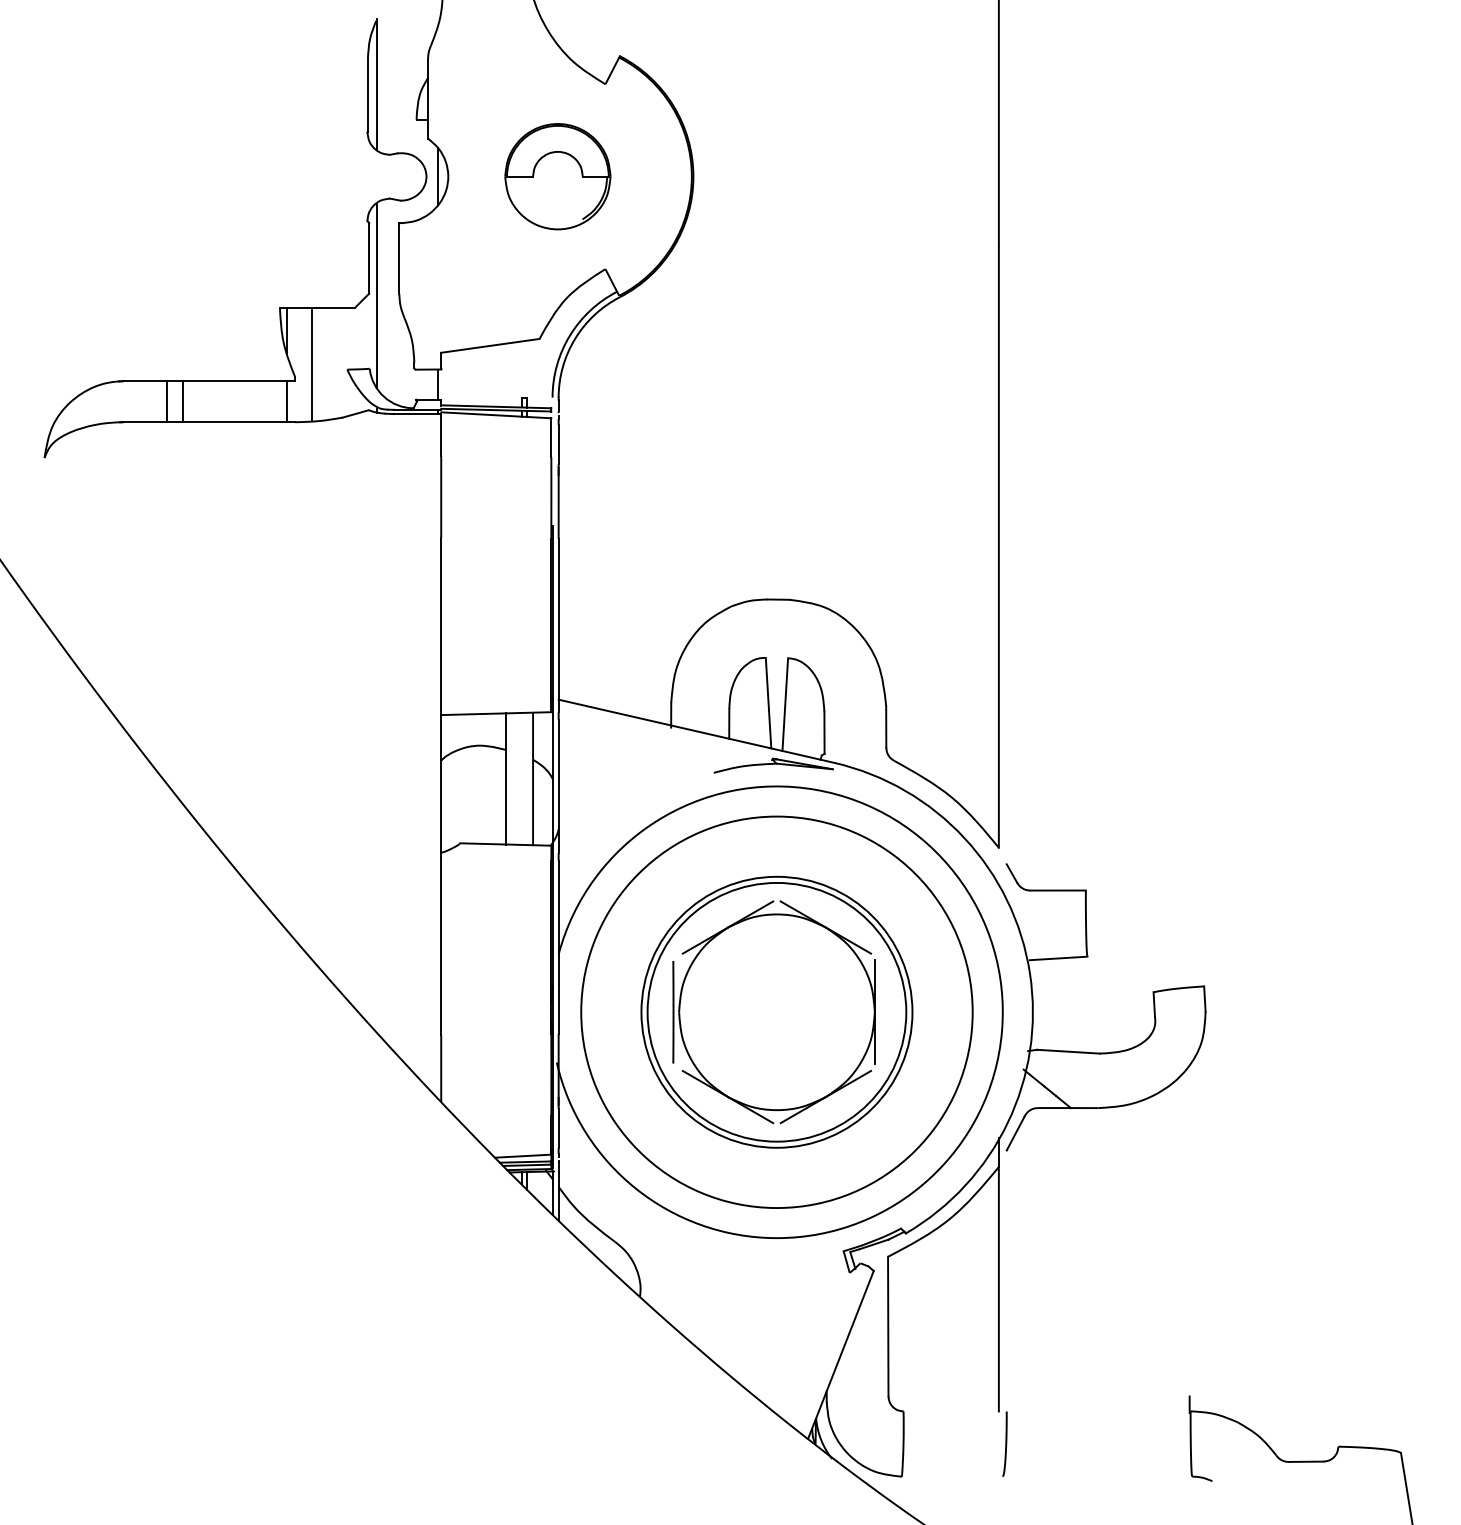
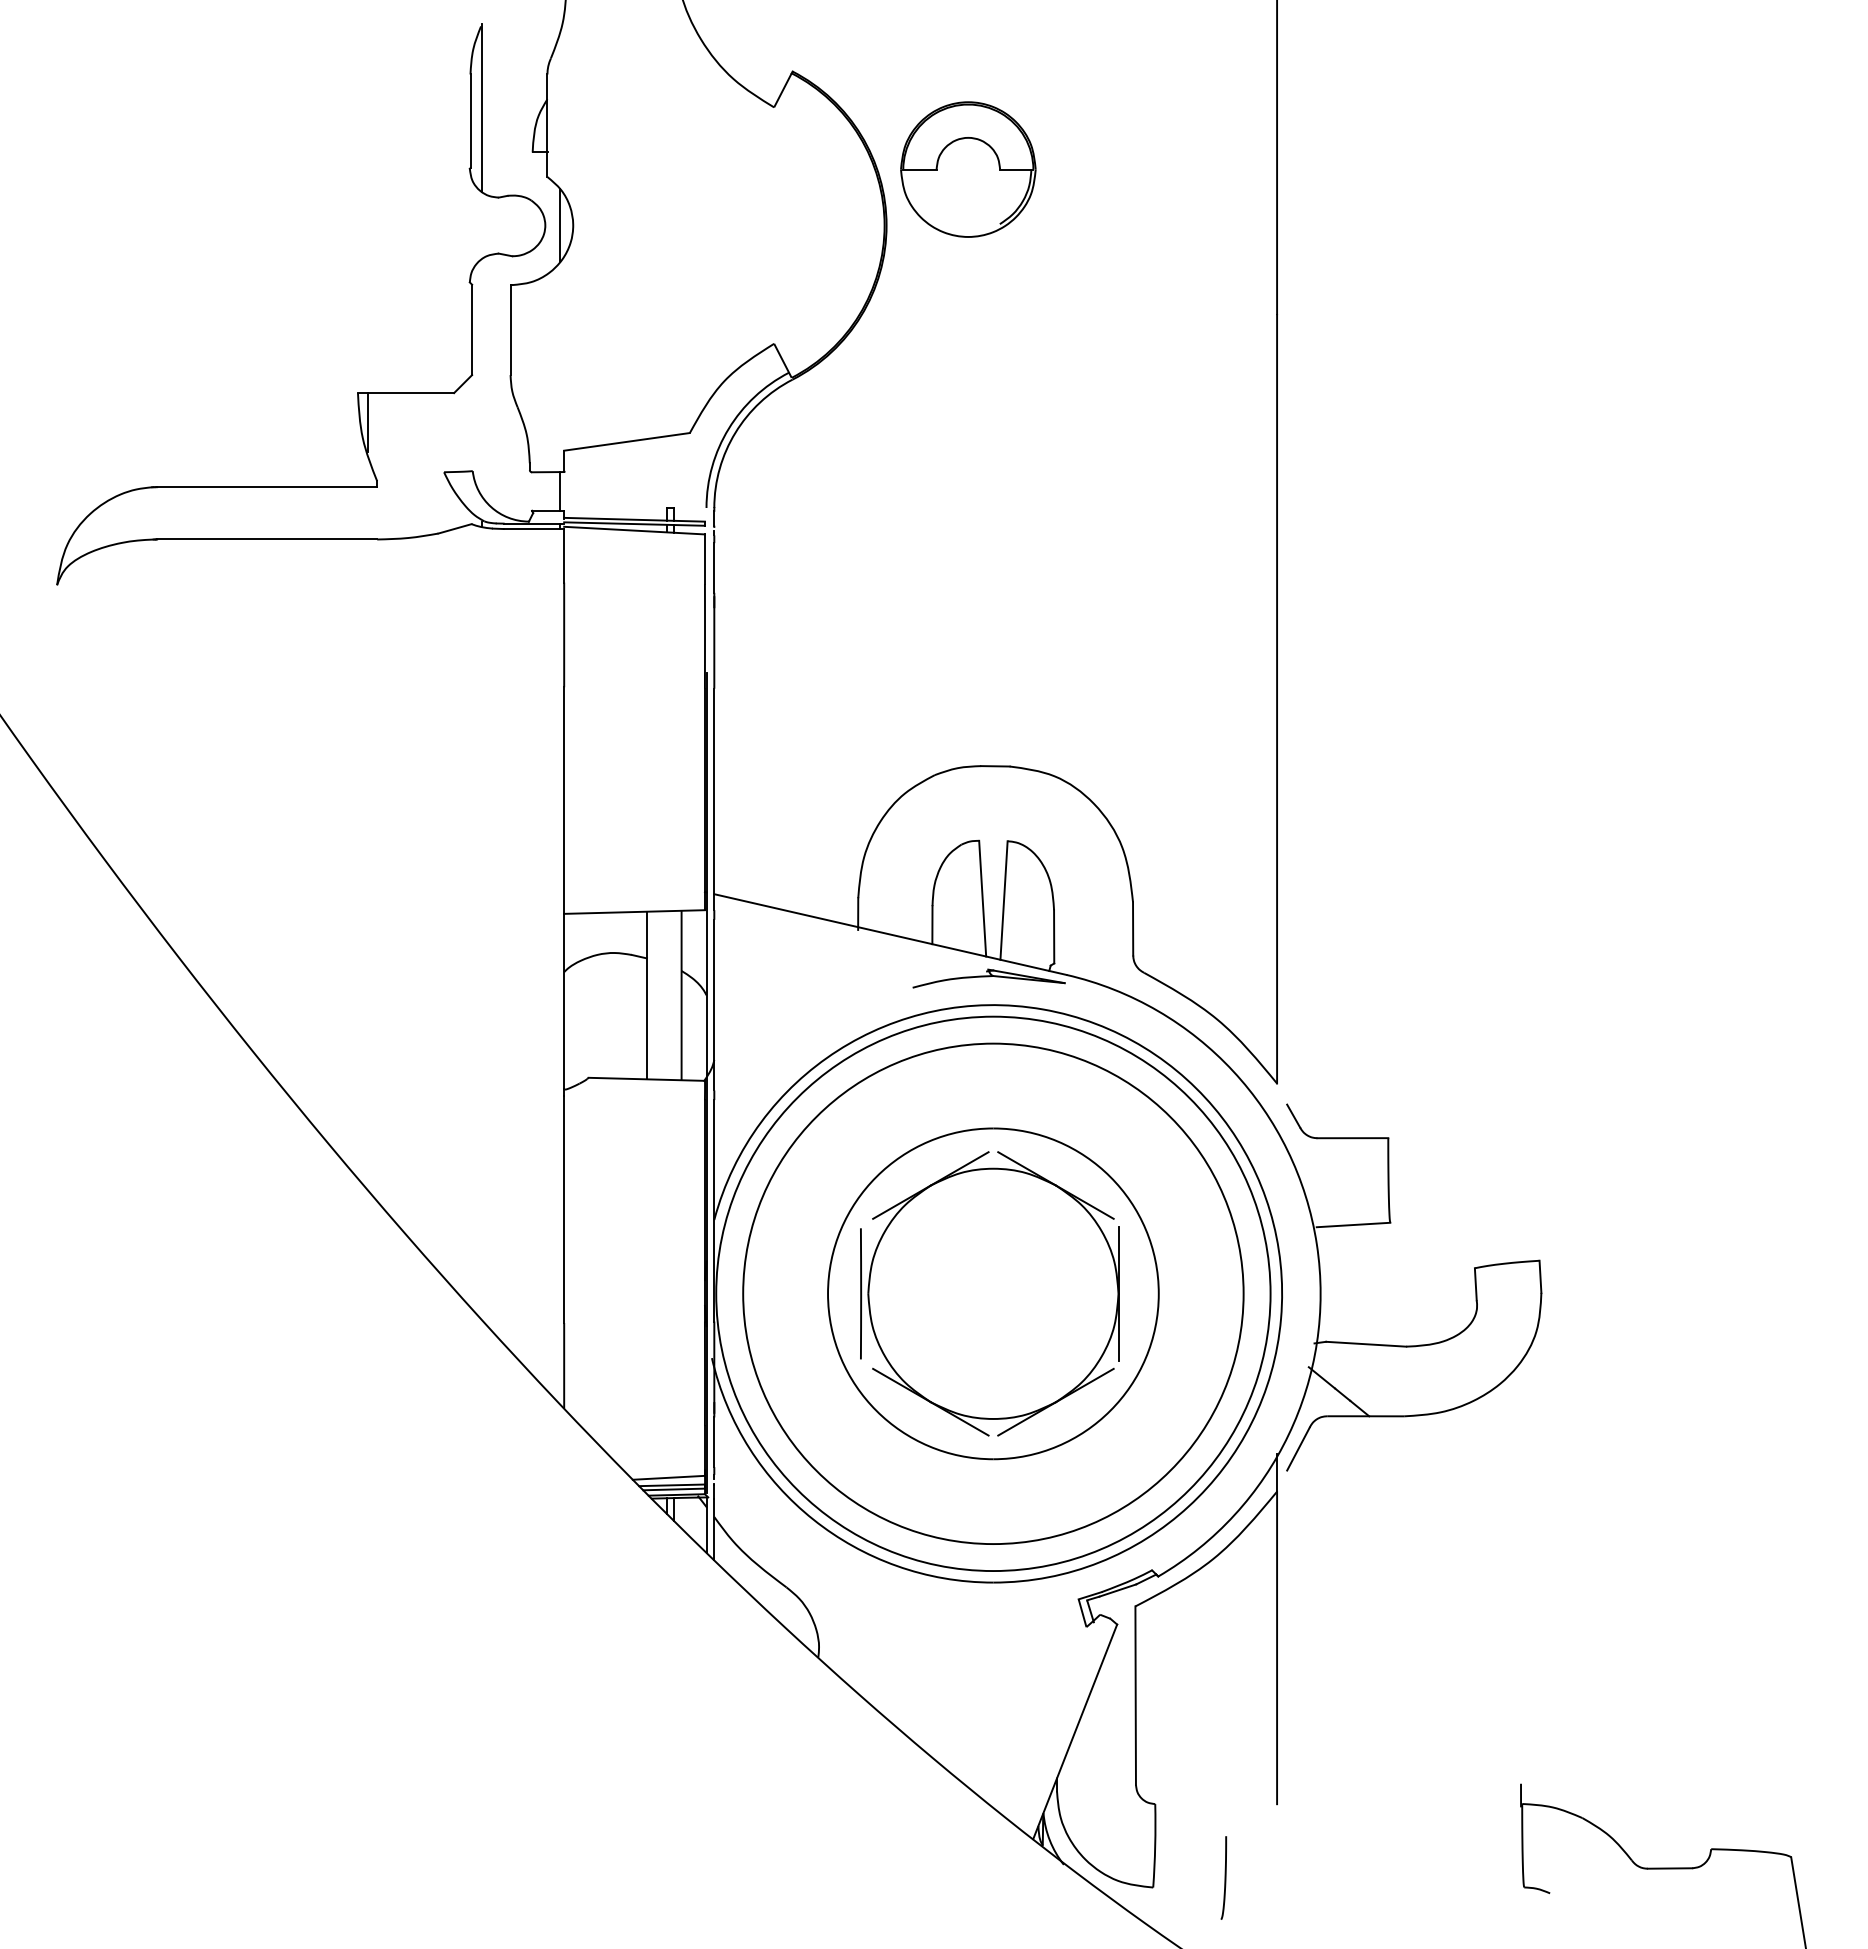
part: (558, 176) -> (968, 169), moved
line: (376, 295) -> (481, 377), removed
line: (311, 364) -> (398, 465), removed
line: (166, 401) -> (213, 513), removed
line: (182, 401) -> (233, 513), removed
line: (287, 401) -> (367, 513), removed
circle: (777, 1012) -> (993, 1293), size x1.6
curve: (1005, 1443) -> (1224, 1877), moved

